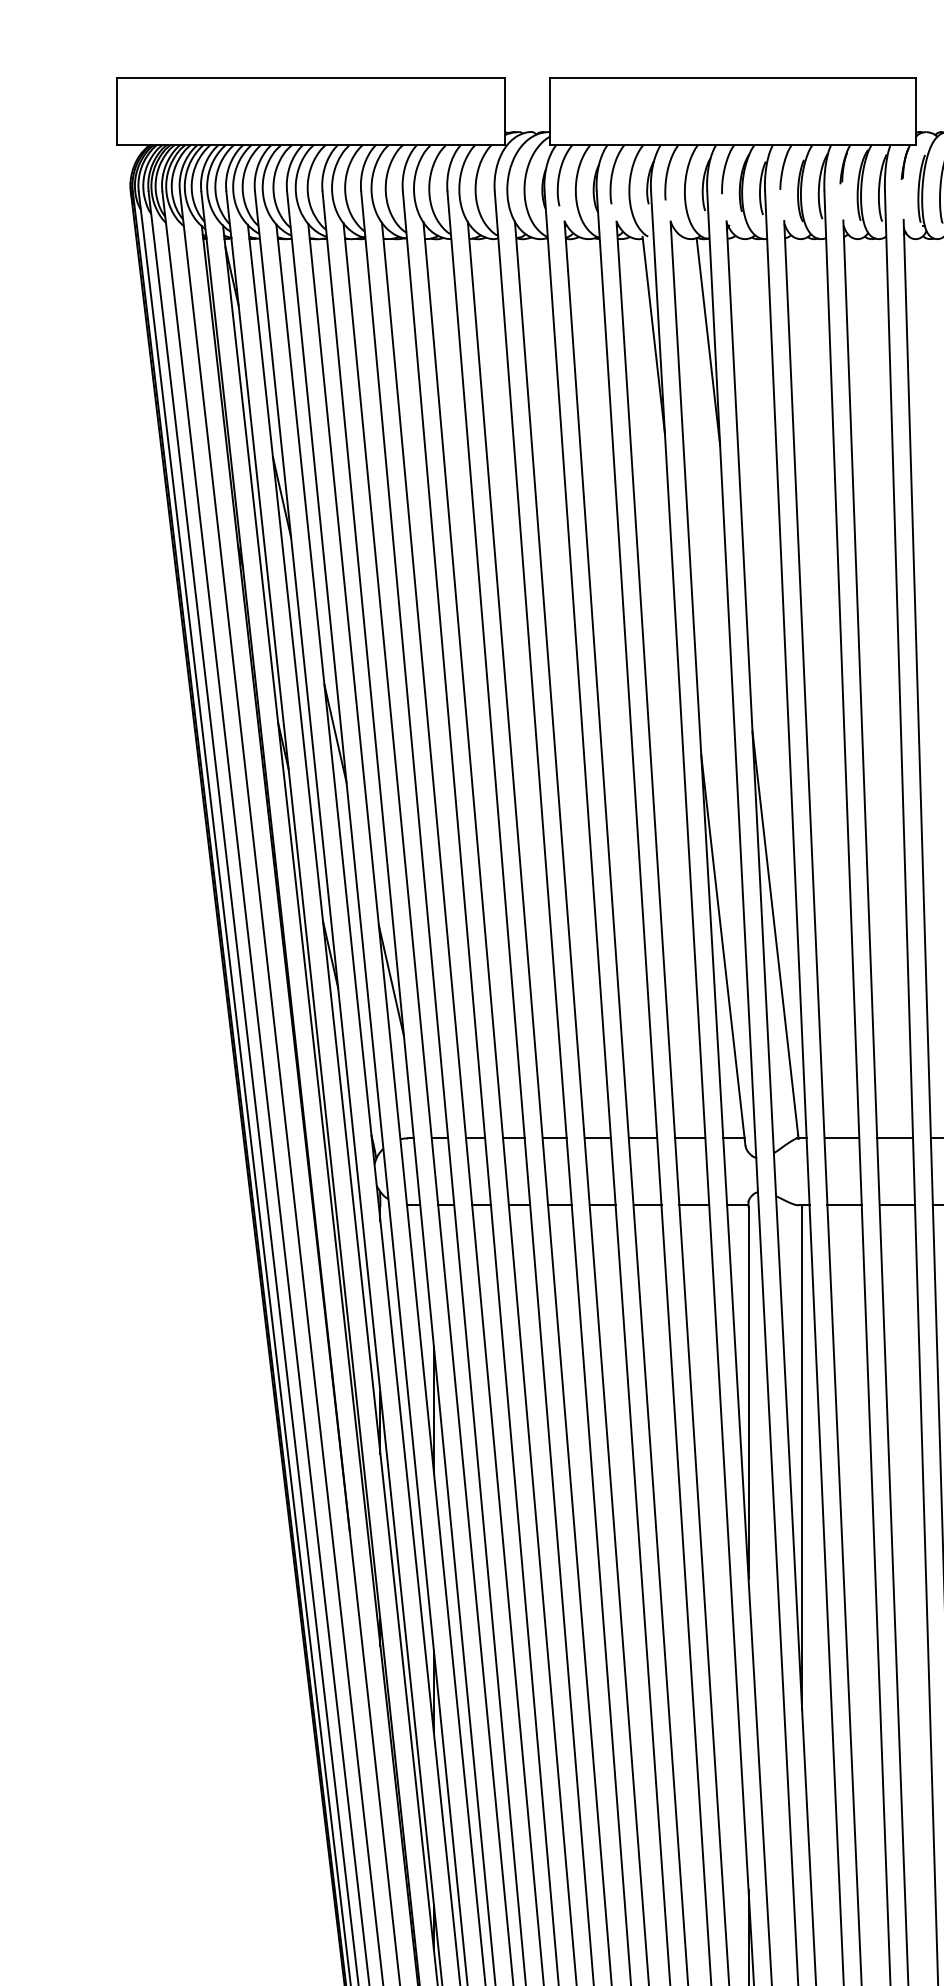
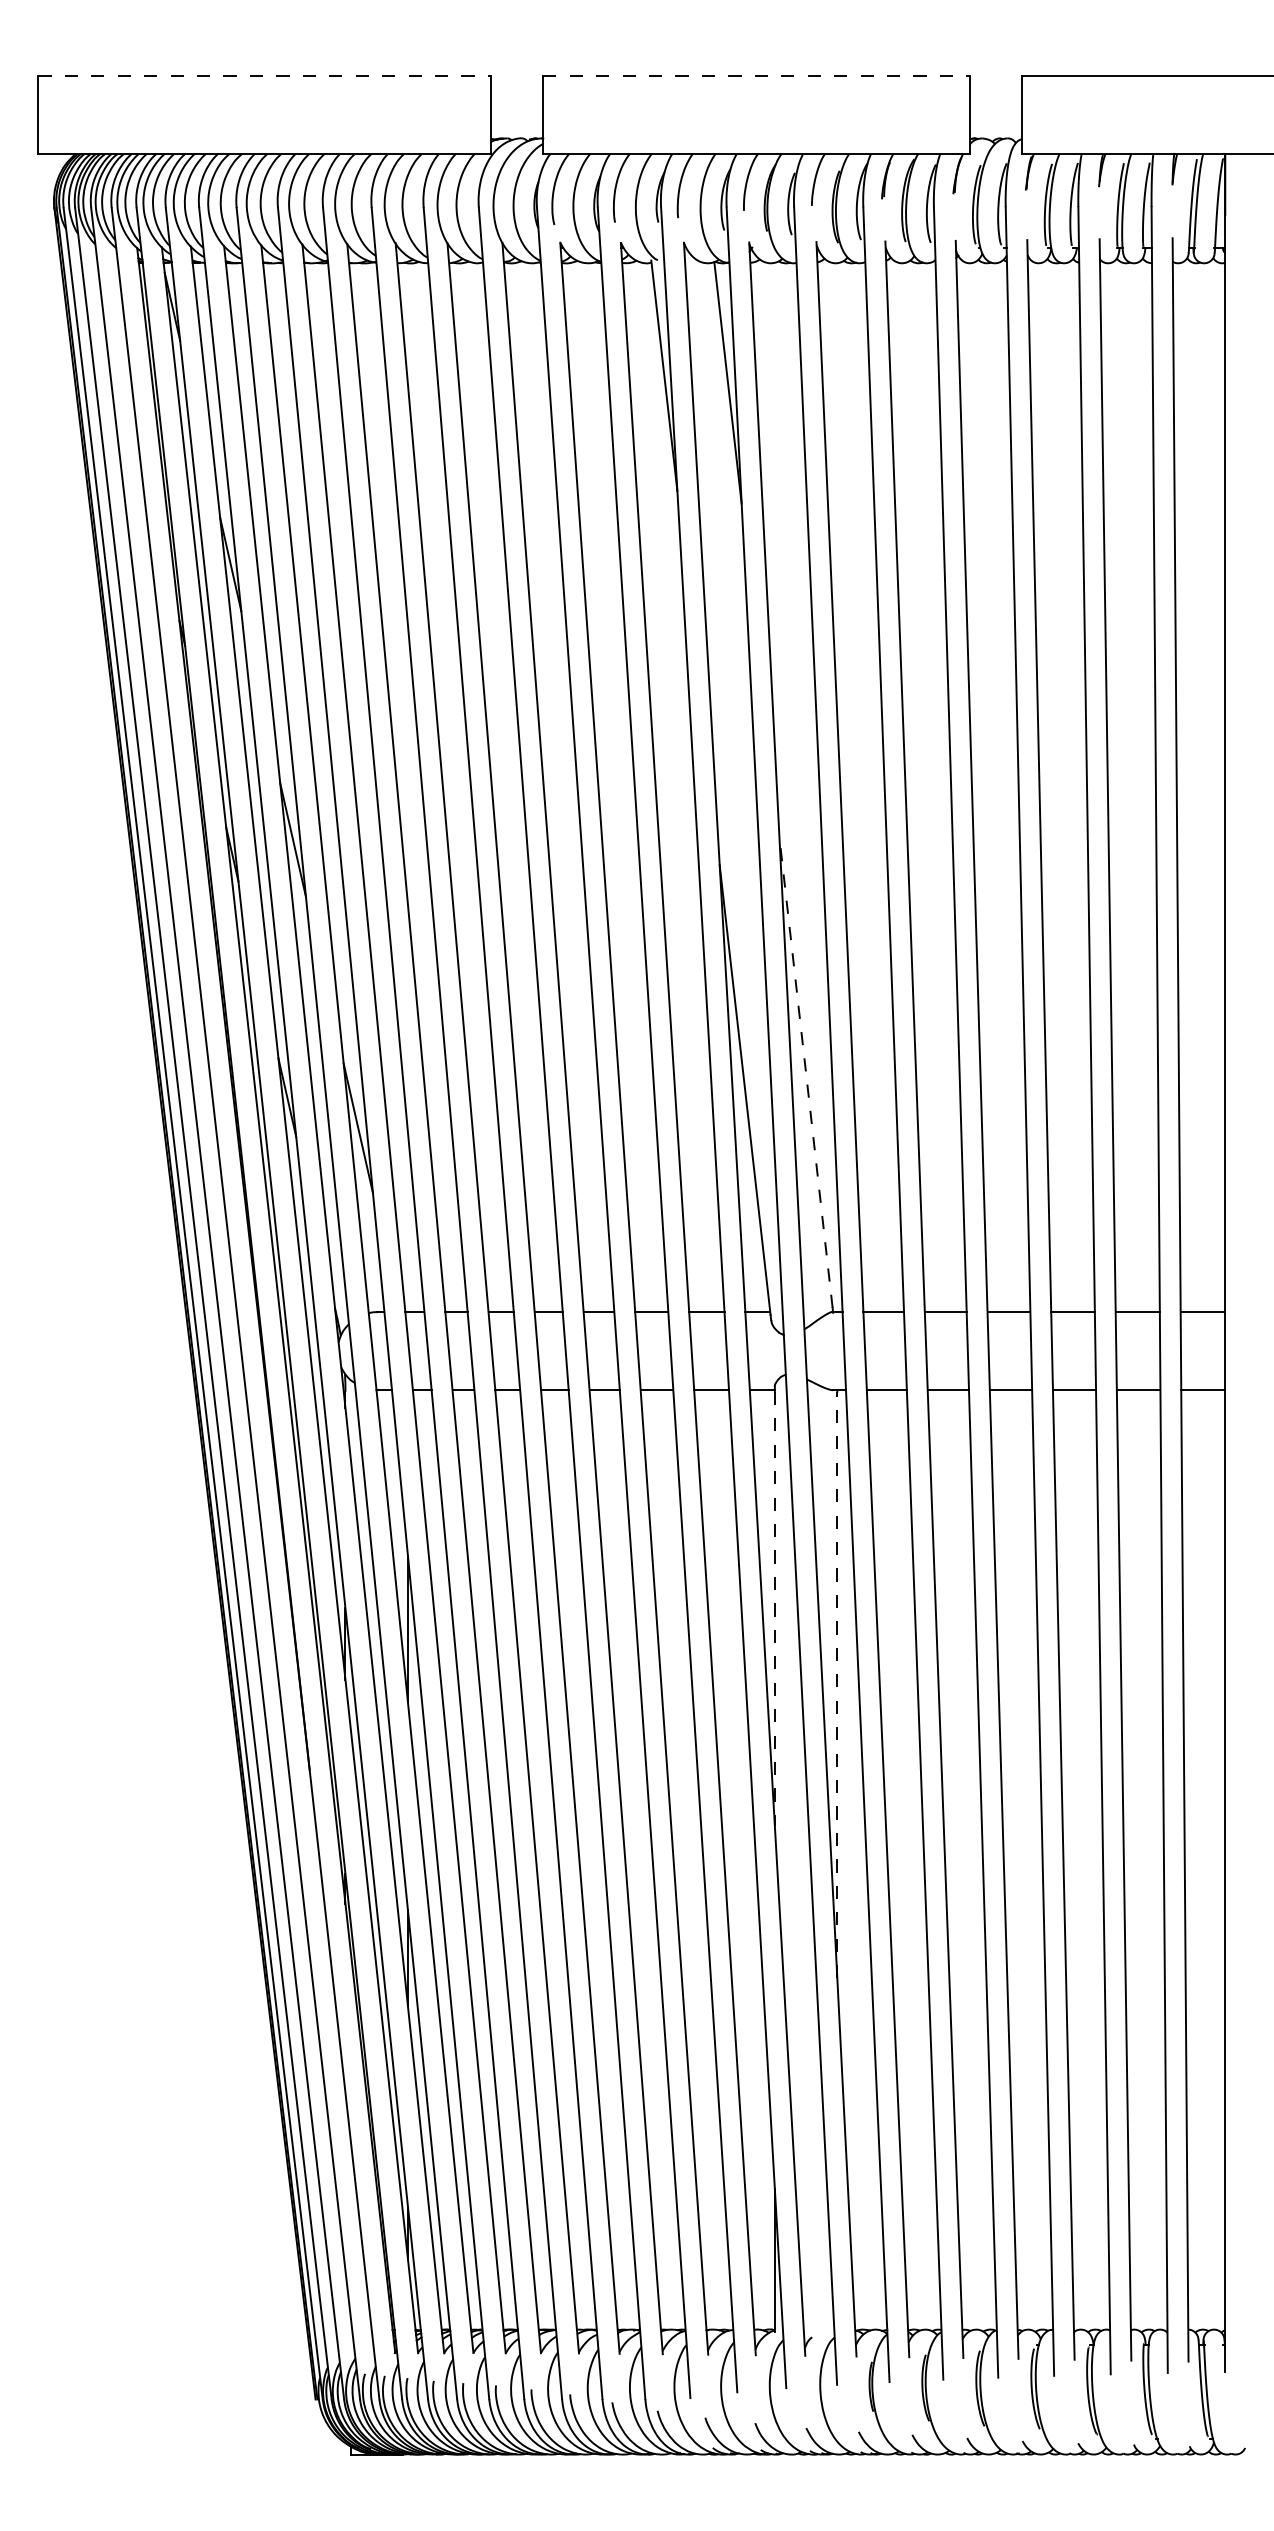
line: (311, 78) -> (265, 75), solid -> dashed
line: (733, 78) -> (757, 75), solid -> dashed
line: (775, 932) -> (806, 1072), solid -> dashed
line: (748, 1393) -> (774, 1609), solid -> dashed
line: (802, 1457) -> (837, 1684), solid -> dashed

